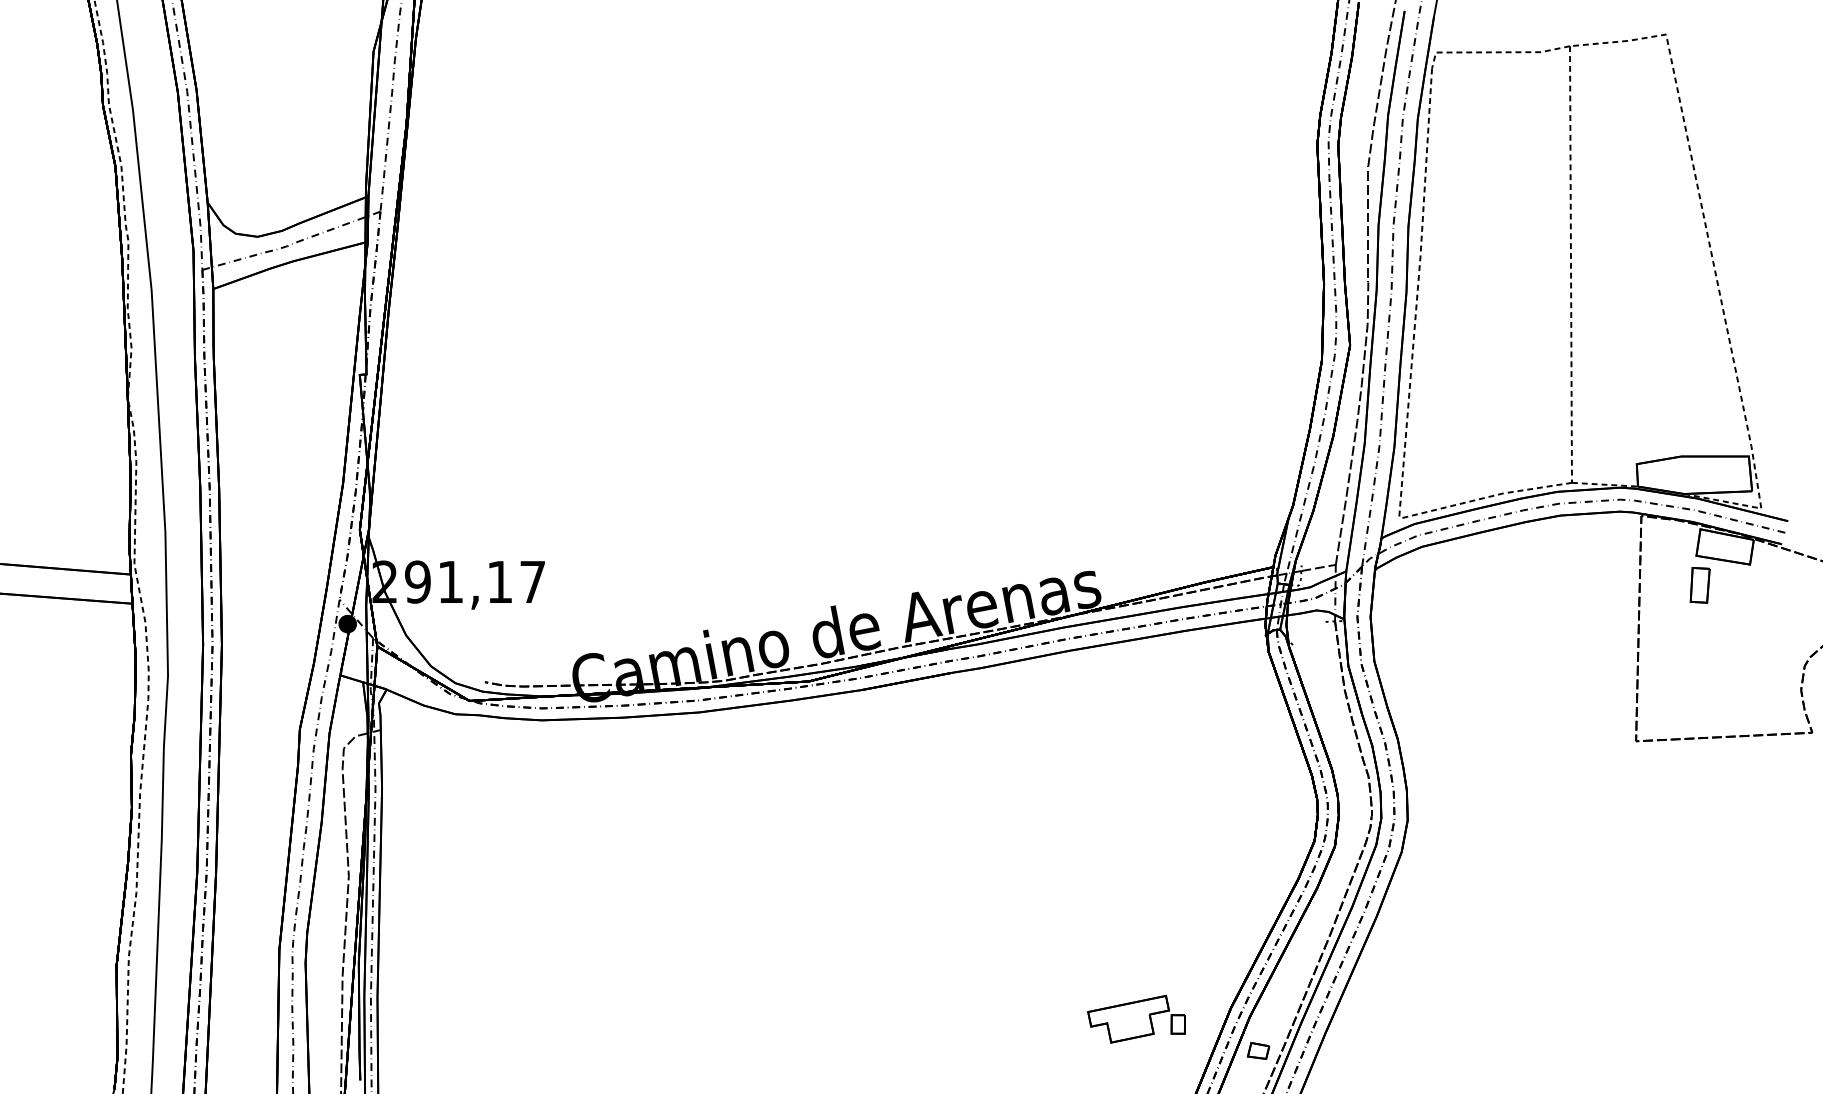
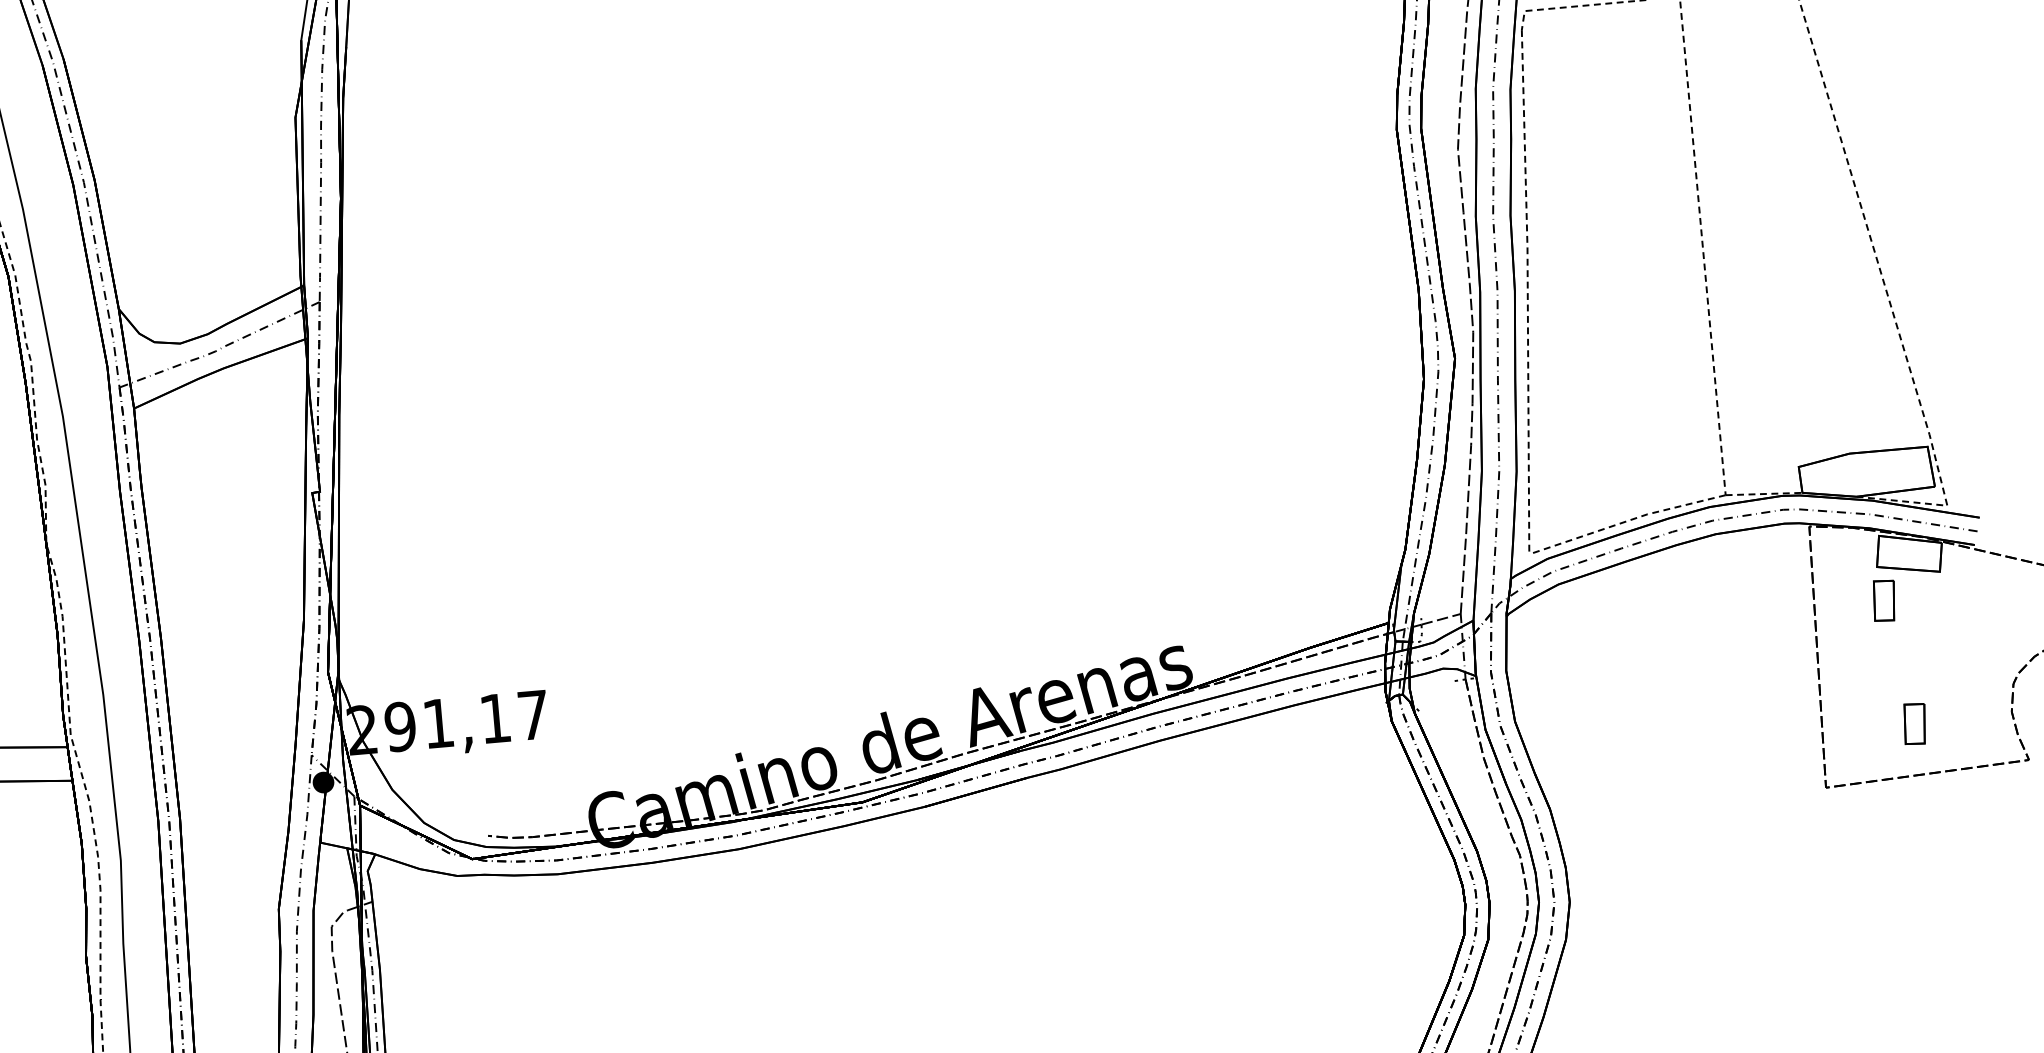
part: (1716, 693) -> (1914, 724), added

